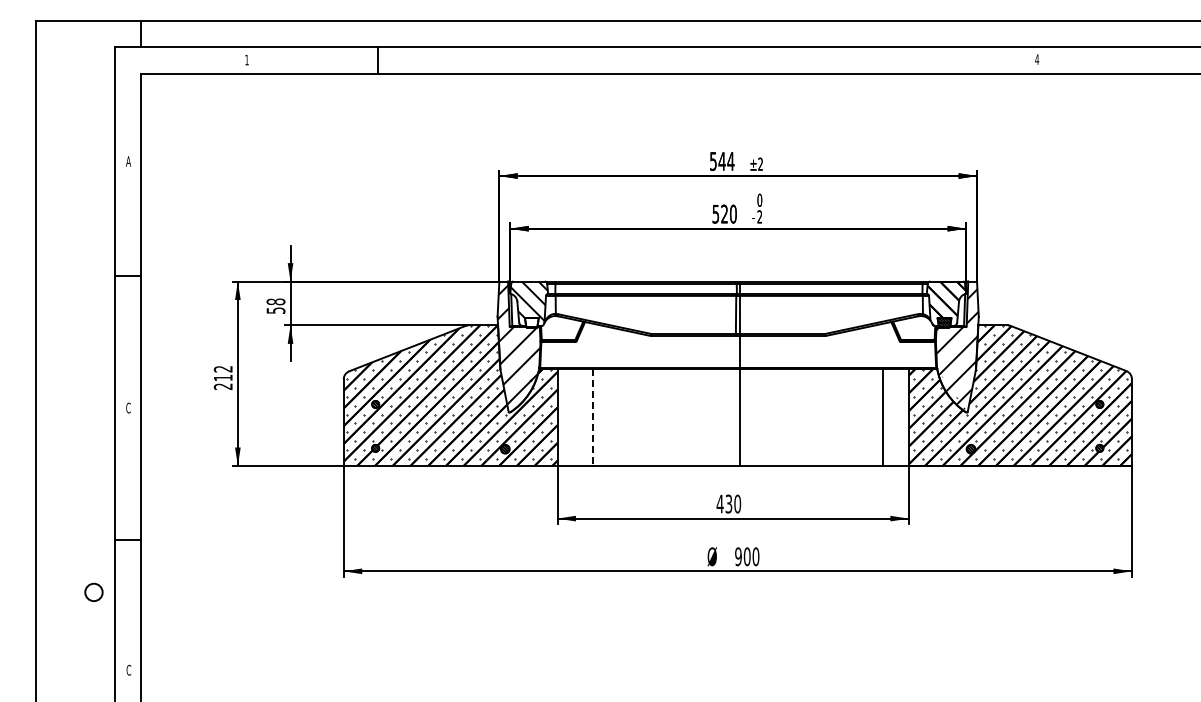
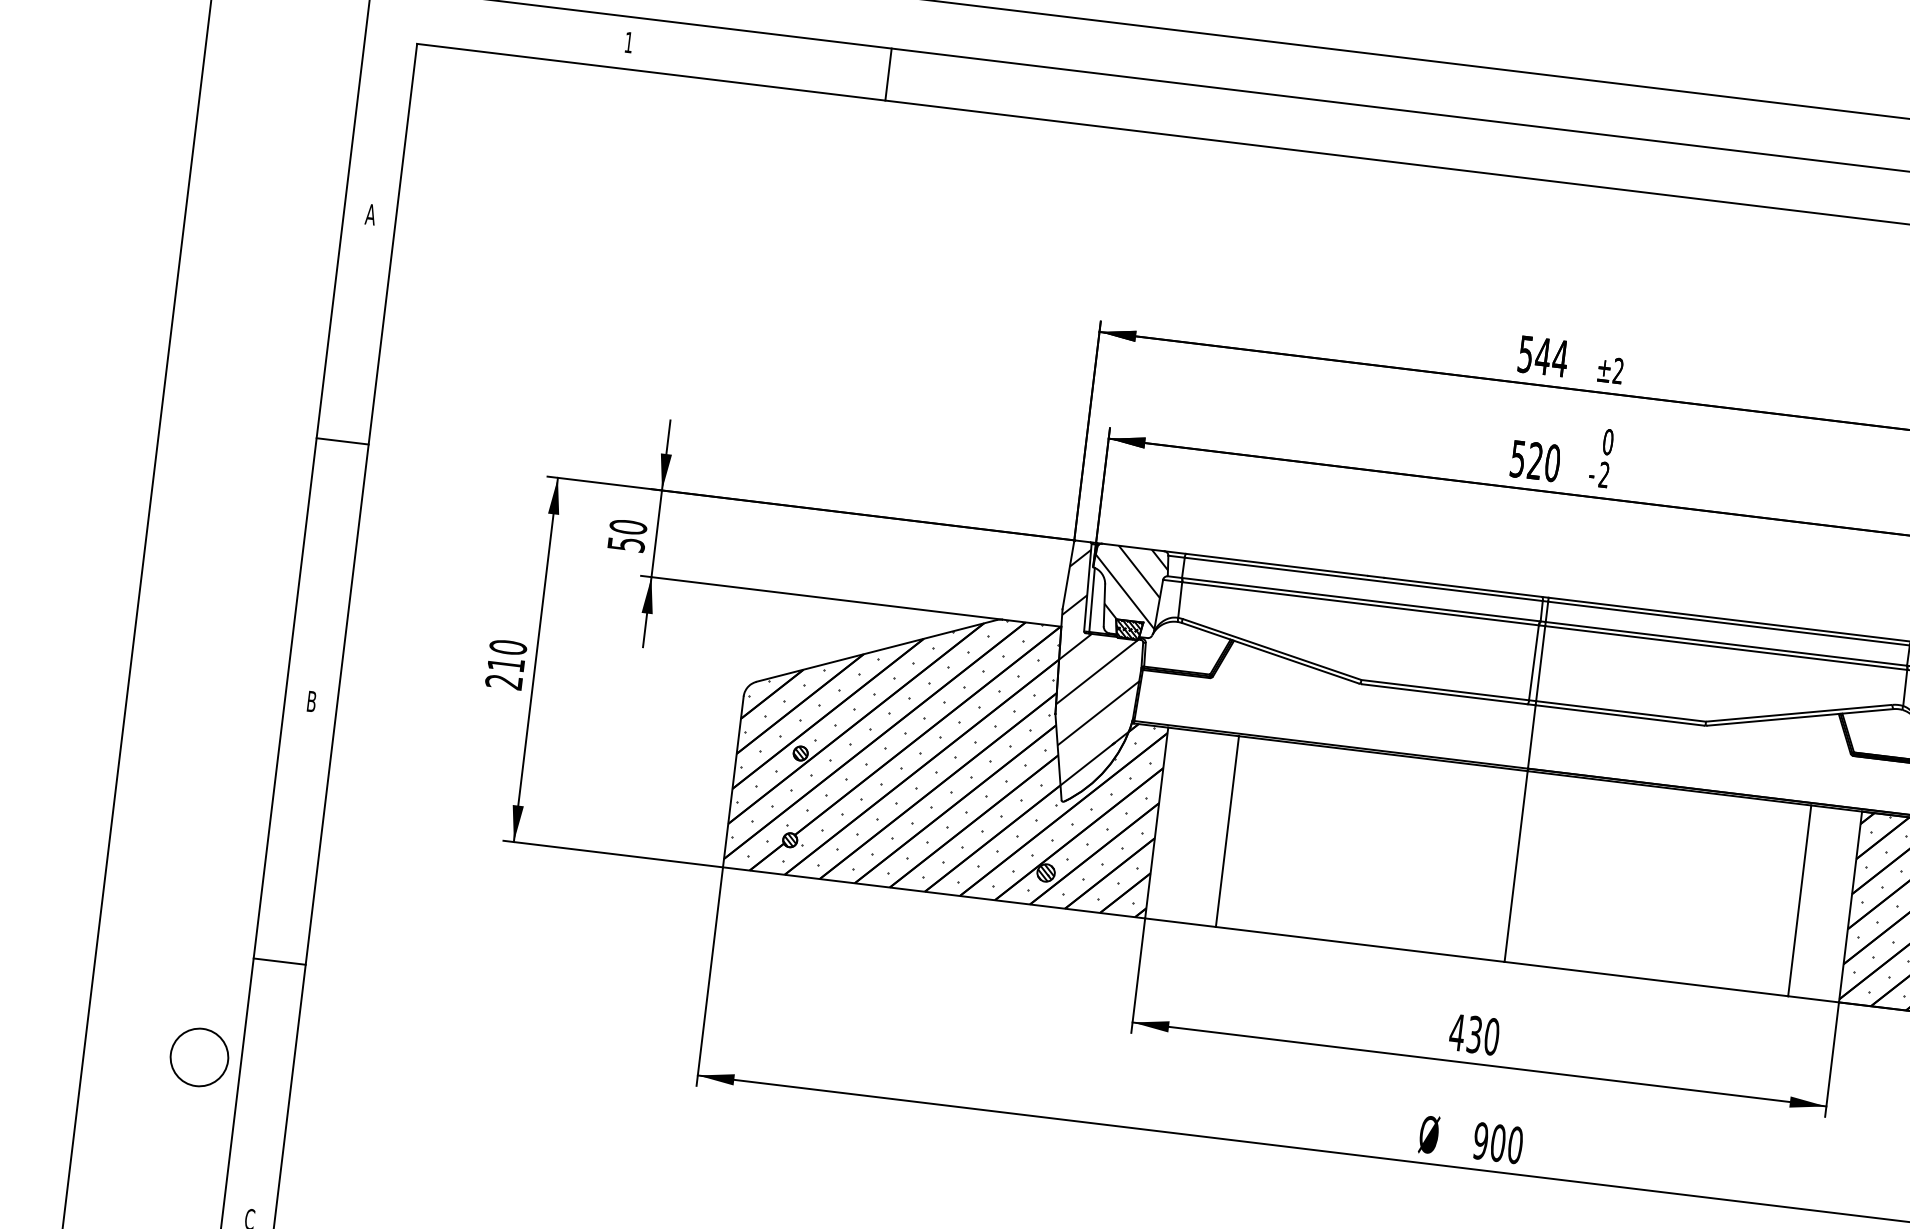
text: (276, 301) -> (629, 526), 58 -> 50
hatch: (531, 322) -> (1128, 628), added
text: (223, 368) -> (508, 646), 212 -> 210
text: (128, 407) -> (311, 700), C -> B
line: (593, 418) -> (1227, 833), dashed -> solid
circle: (93, 591) -> (198, 1055), size x1.67

